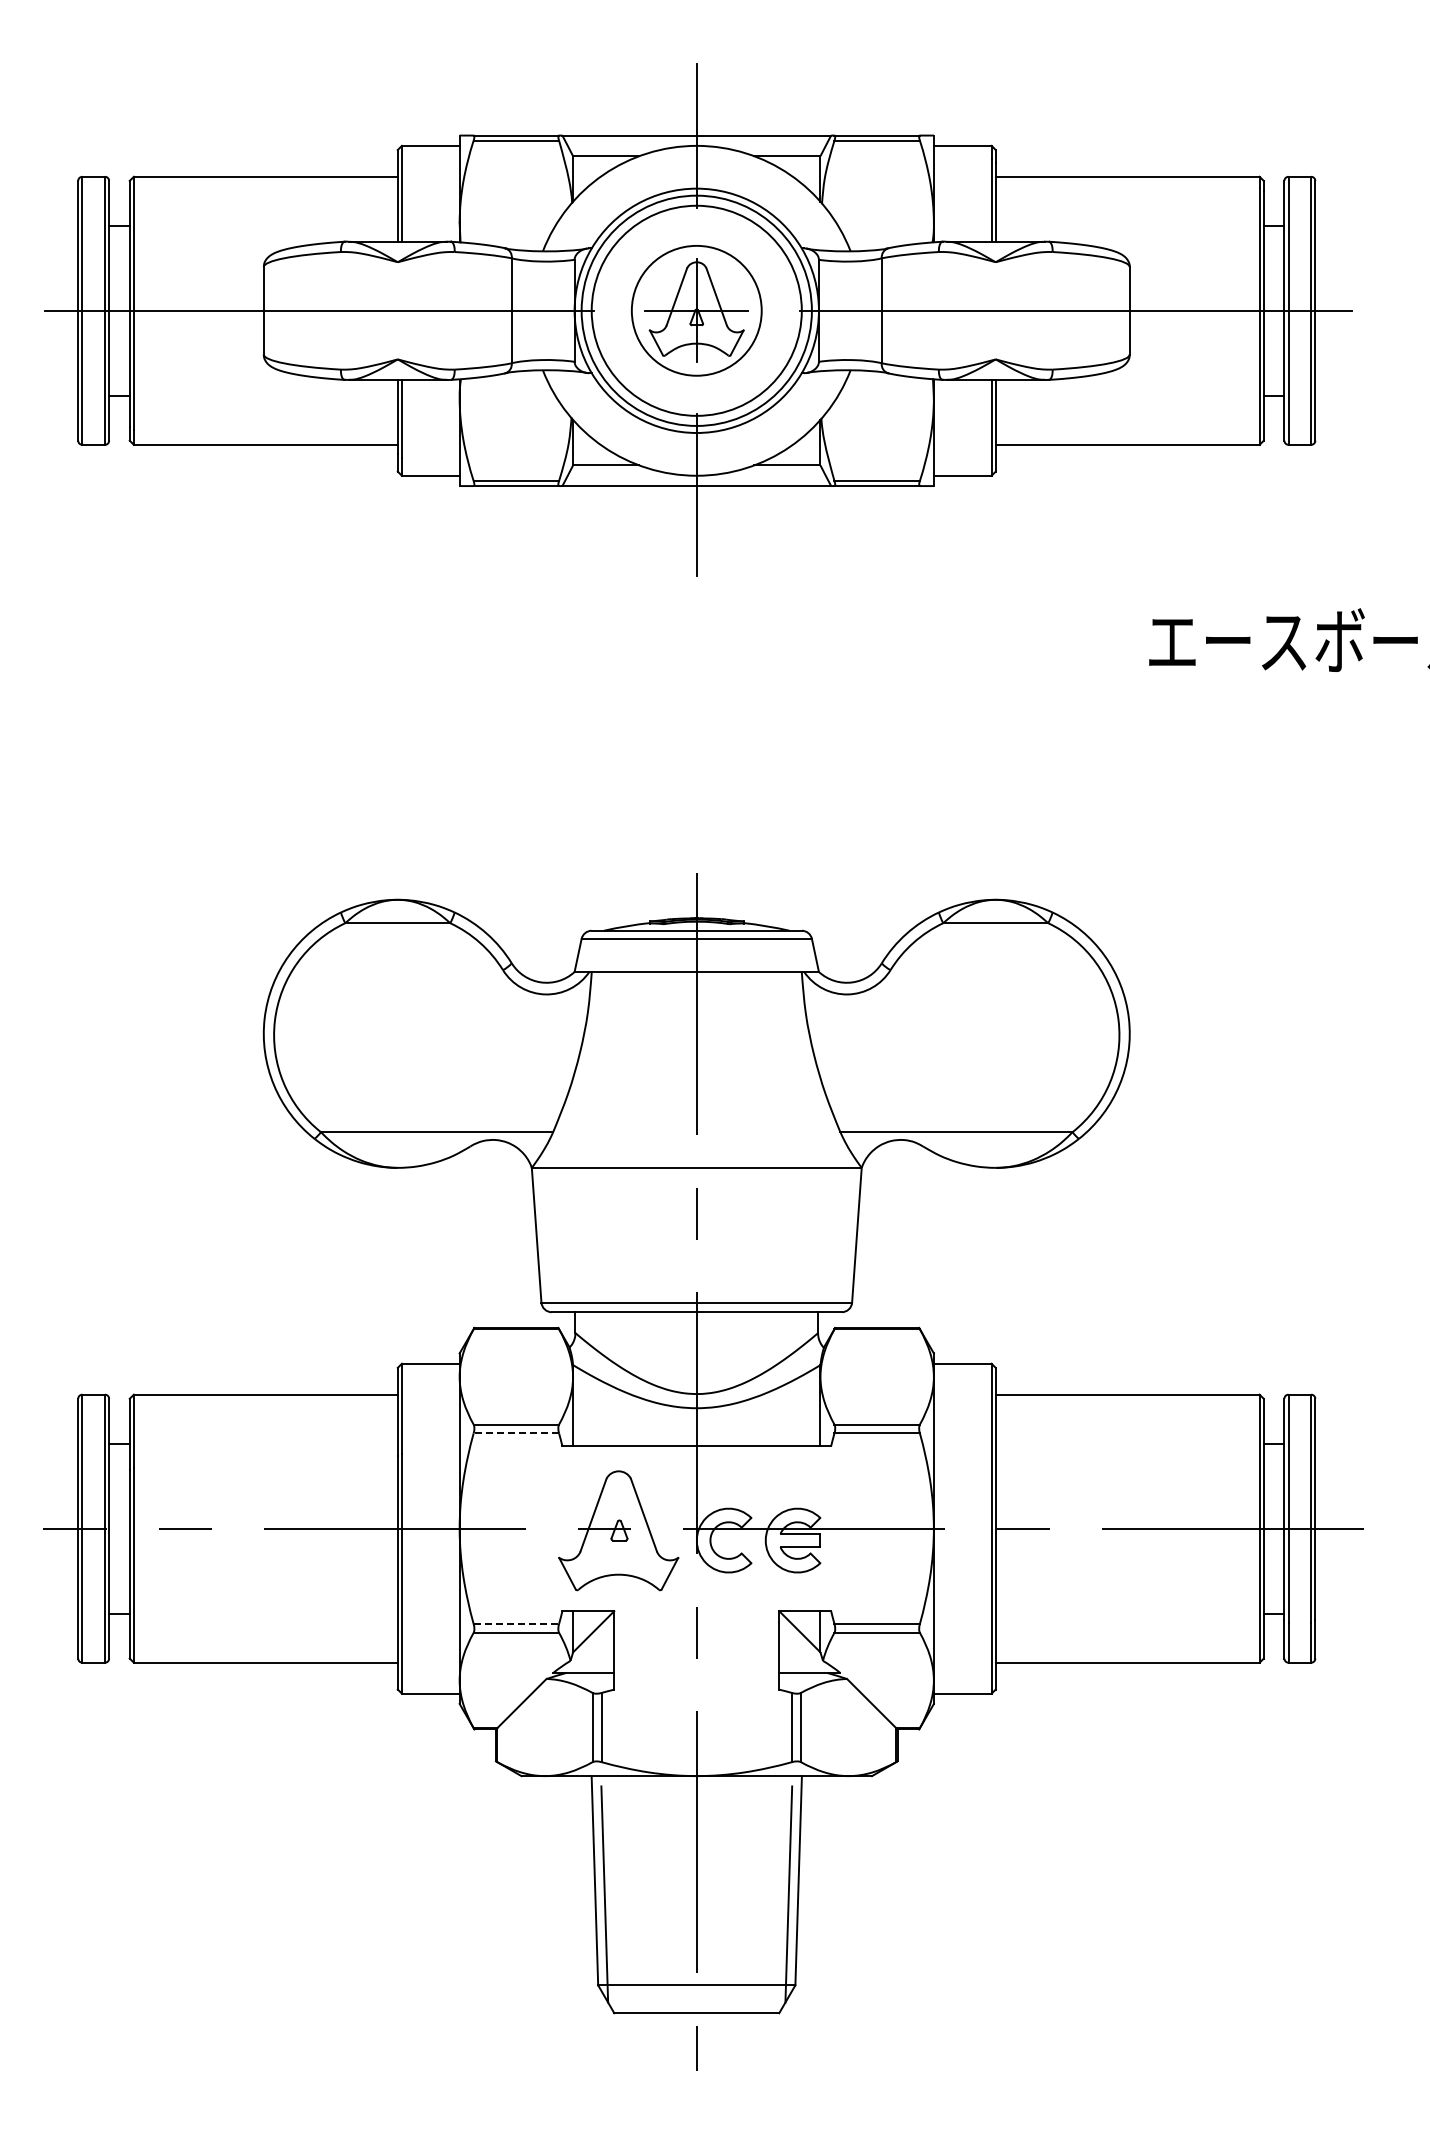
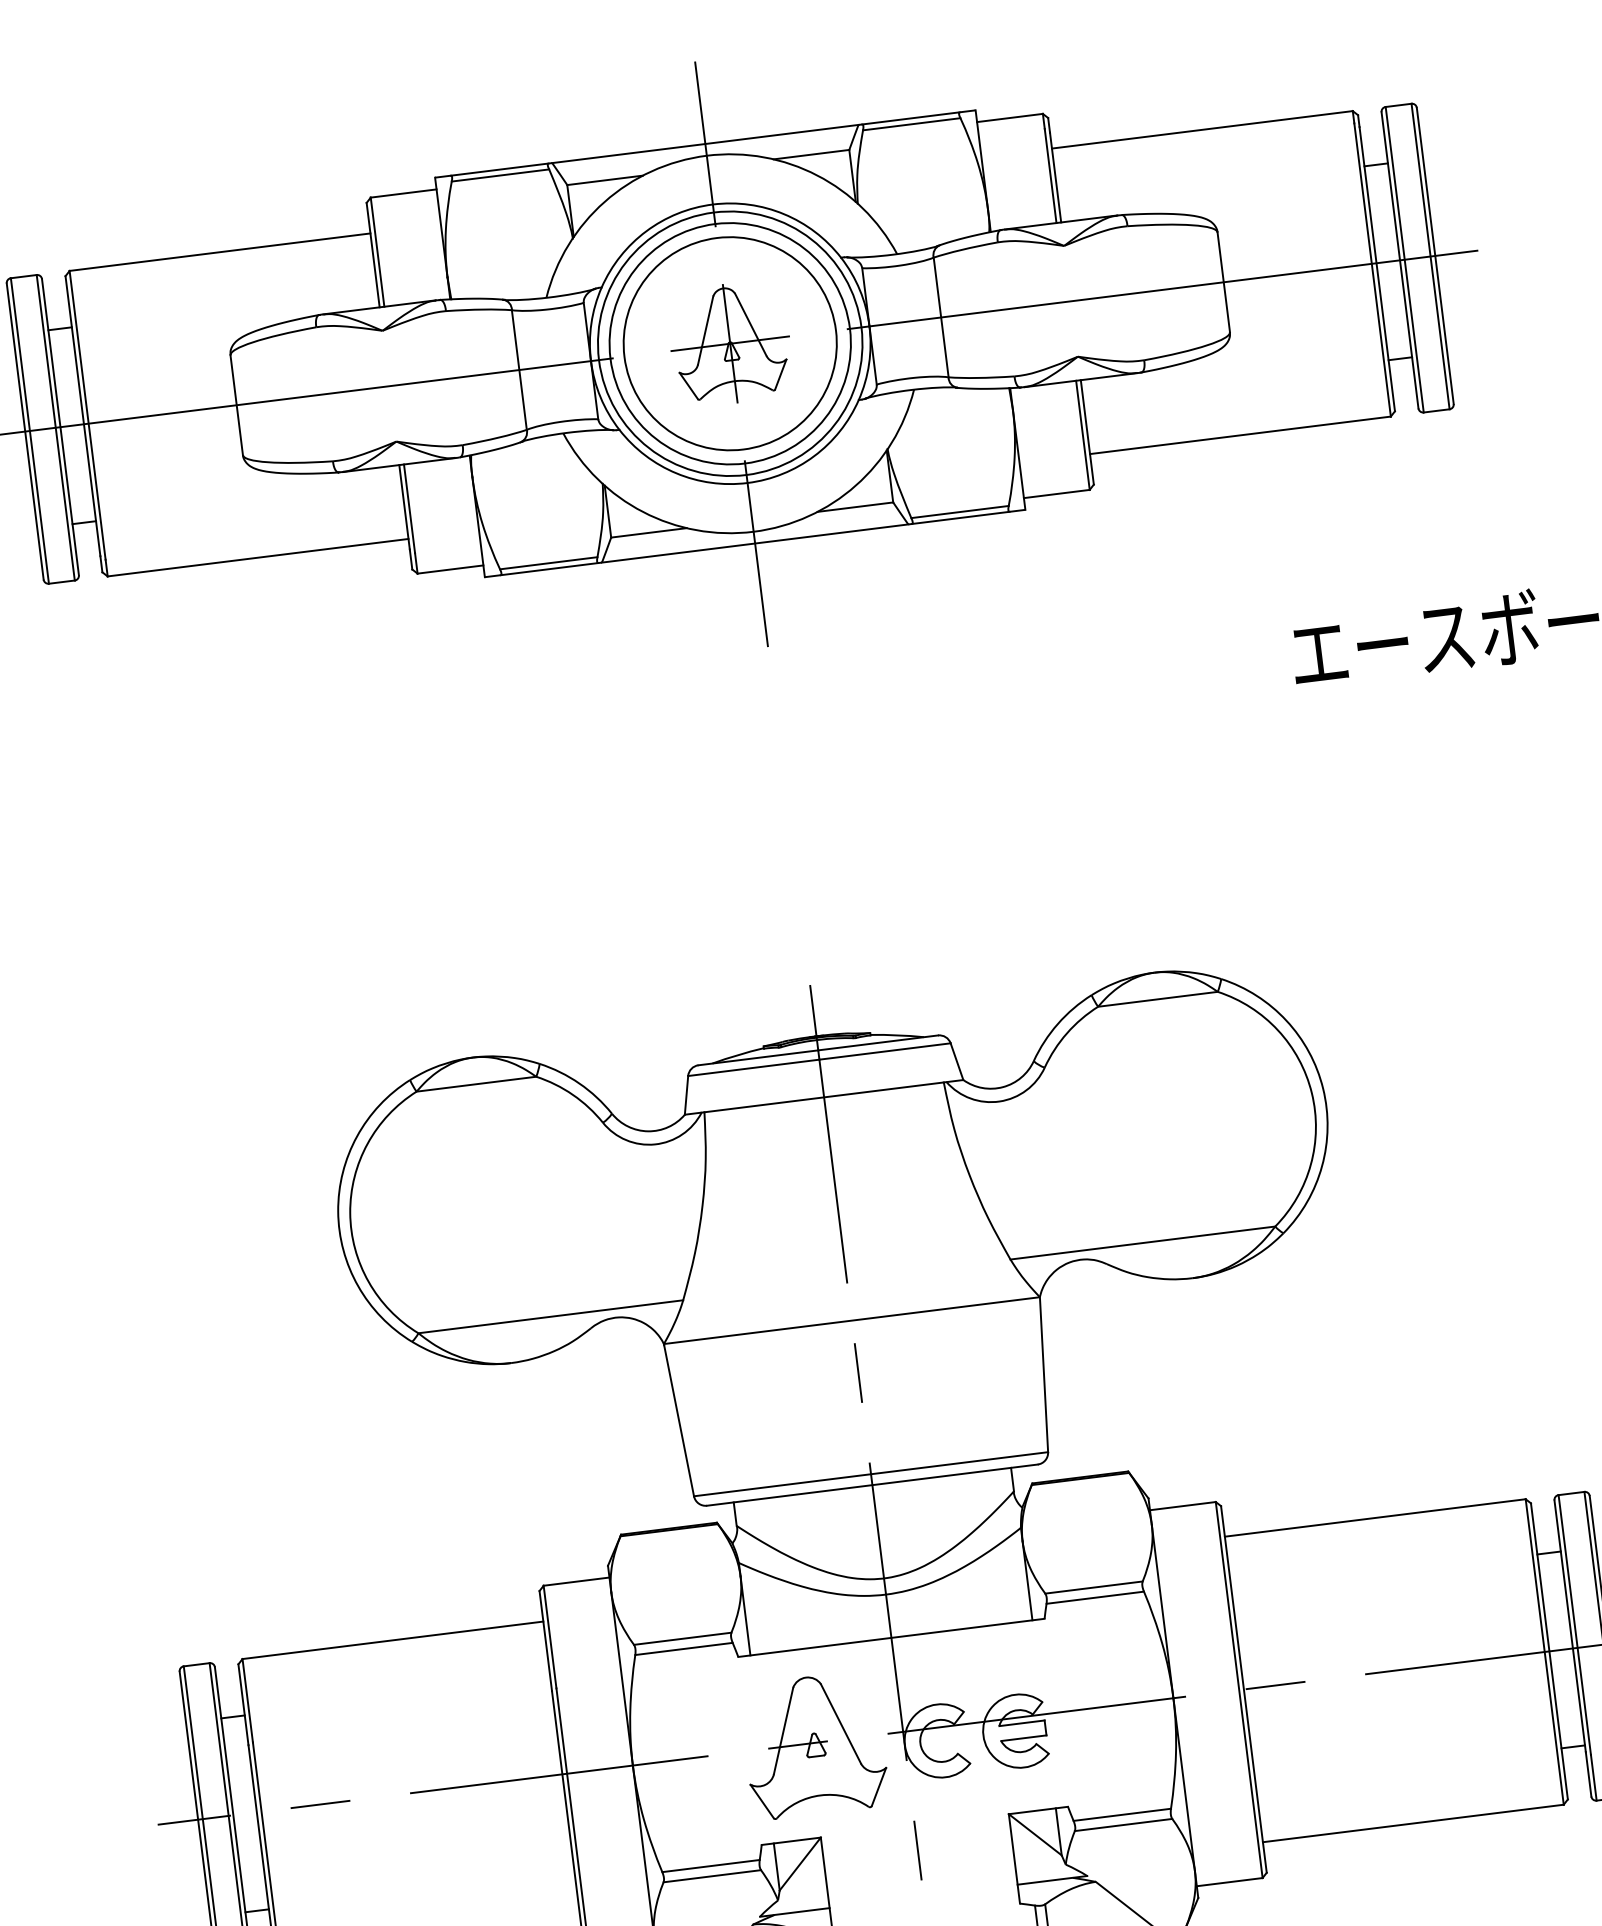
circle: (696, 310) -> (729, 343), size x1.43
line: (516, 1433) -> (684, 1648), dashed -> solid
line: (516, 1623) -> (711, 1865), dashed -> solid

